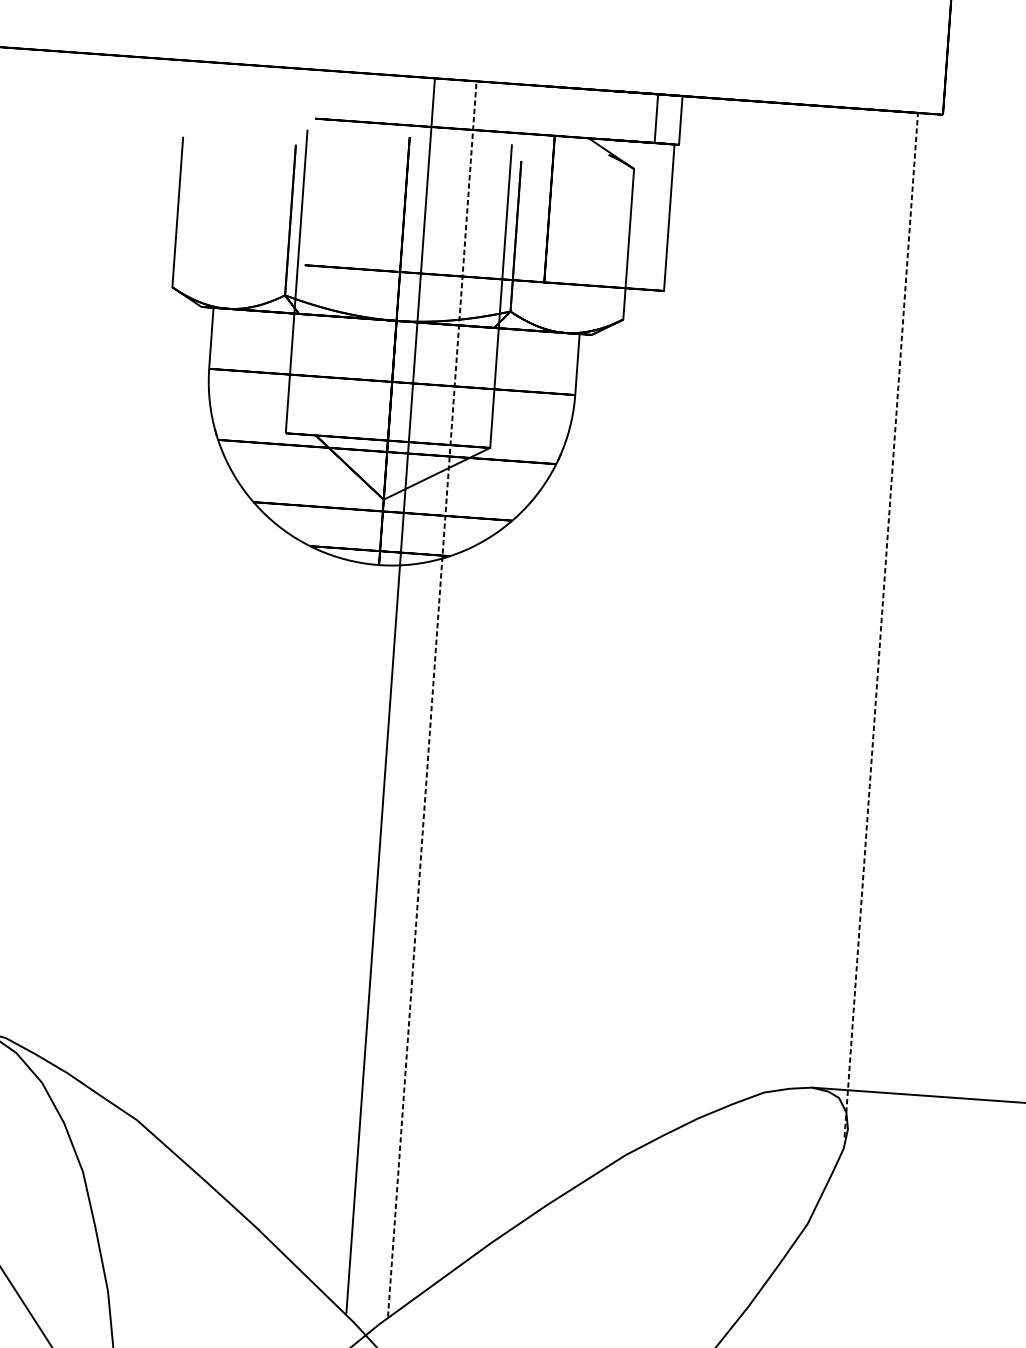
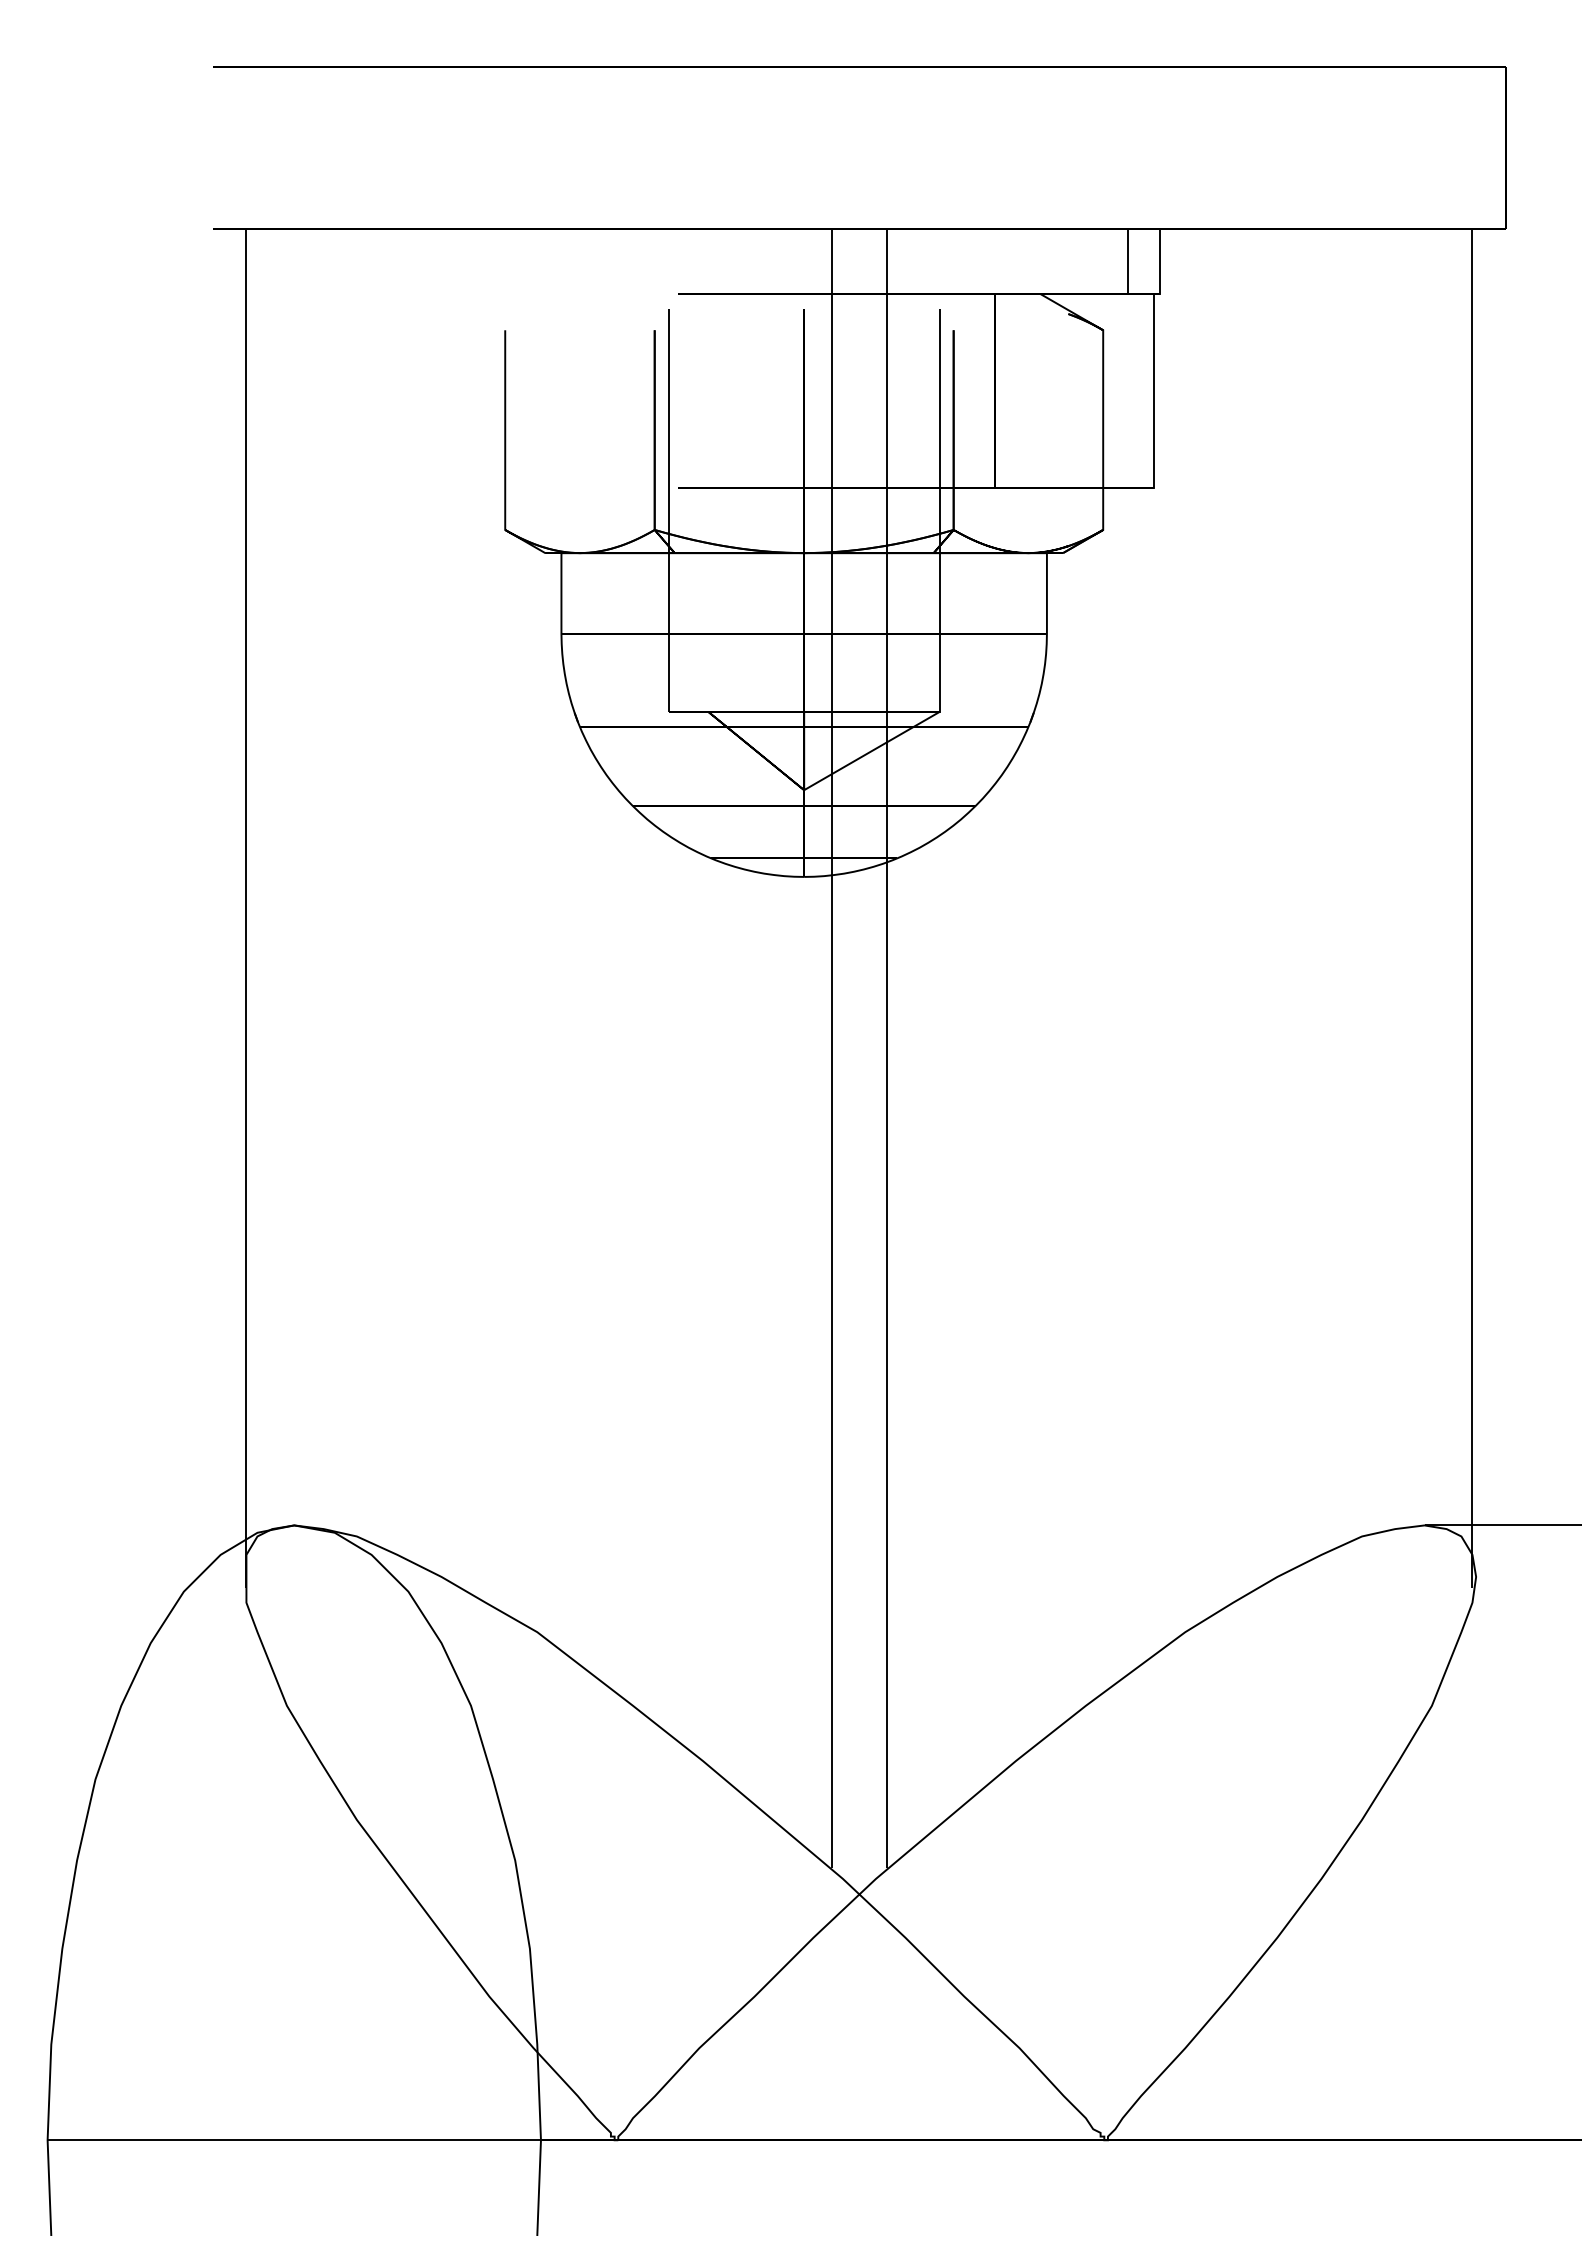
line: (881, 625) -> (1472, 908), dashed -> solid
line: (432, 698) -> (887, 1048), dashed -> solid

